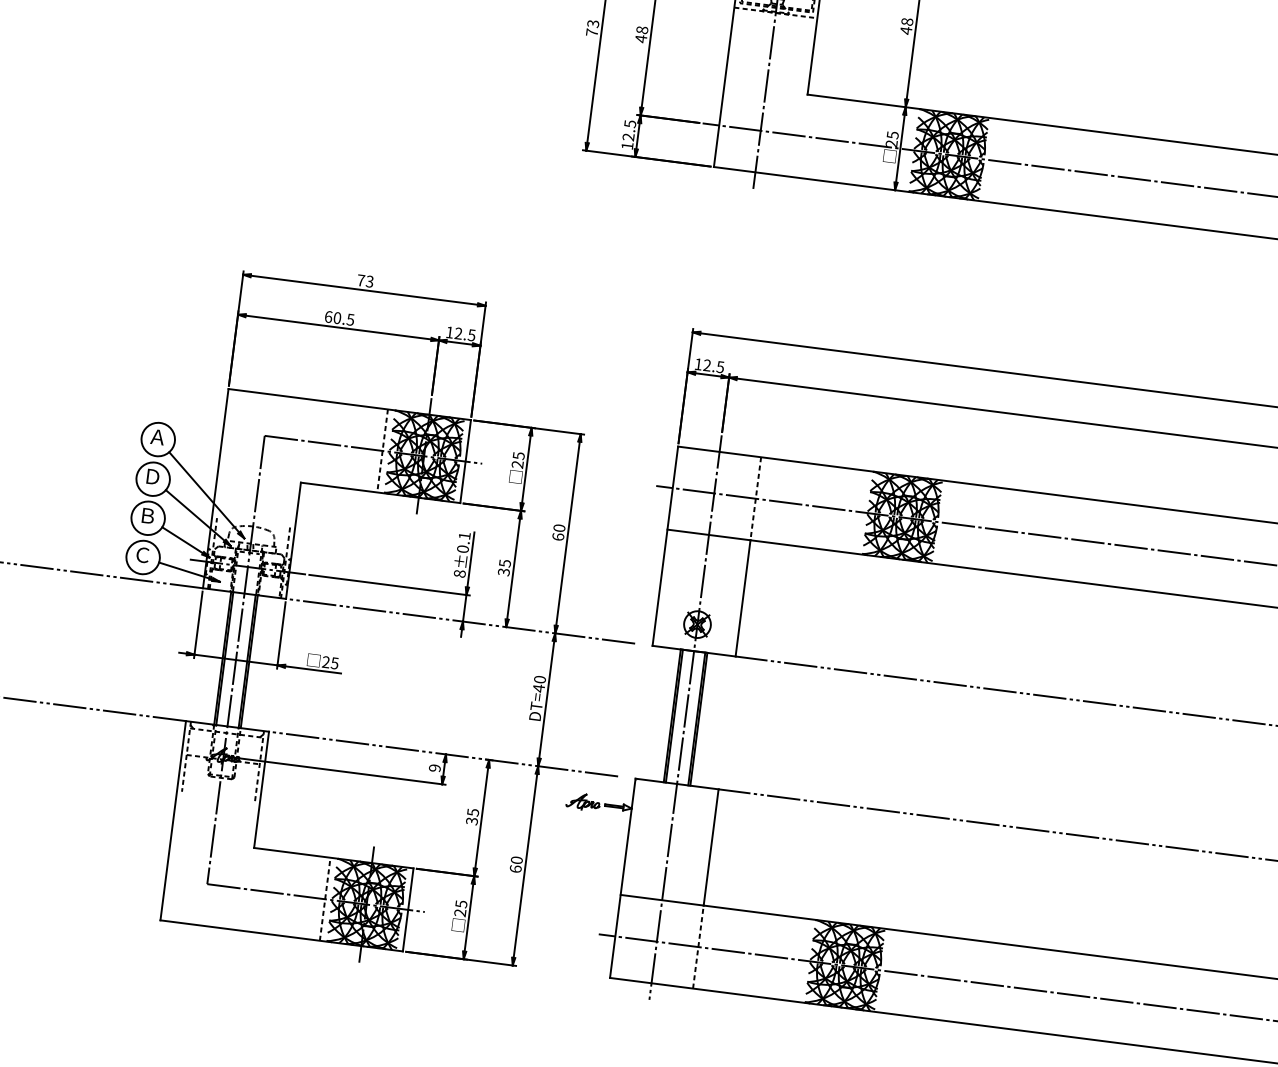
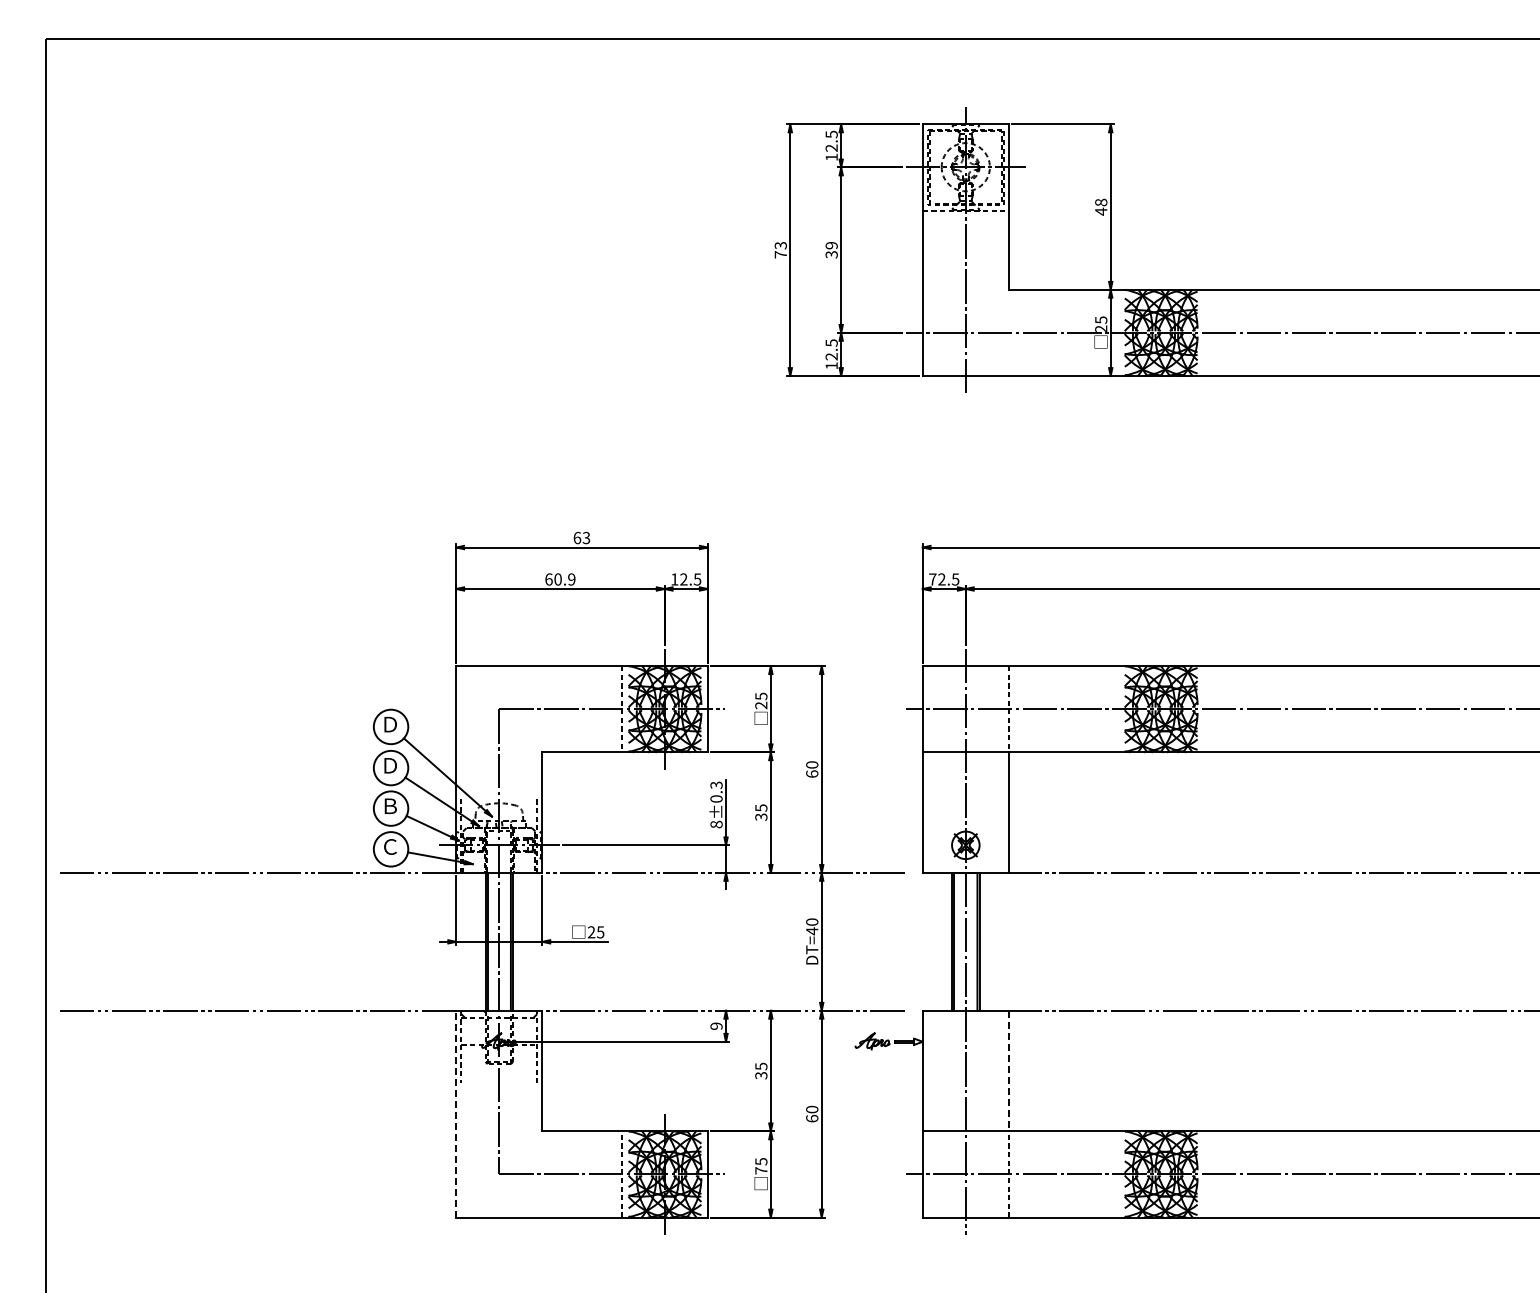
text: (641, 33) -> (831, 249), 48 -> 39
text: (361, 280) -> (577, 537), 73 -> 63
text: (350, 319) -> (571, 579), 60.5 -> 60.9
text: (698, 364) -> (932, 579), 12.5 -> 72.5
text: (158, 437) -> (390, 724), Ａ -> Ｄ
text: (464, 536) -> (716, 785), 8±0.1 -> 8±0.3
line: (173, 820) -> (456, 1113), solid -> dashed
line: (710, 847) -> (1008, 1071), solid -> dashed
text: (460, 912) -> (761, 1170), 25 -> 75

